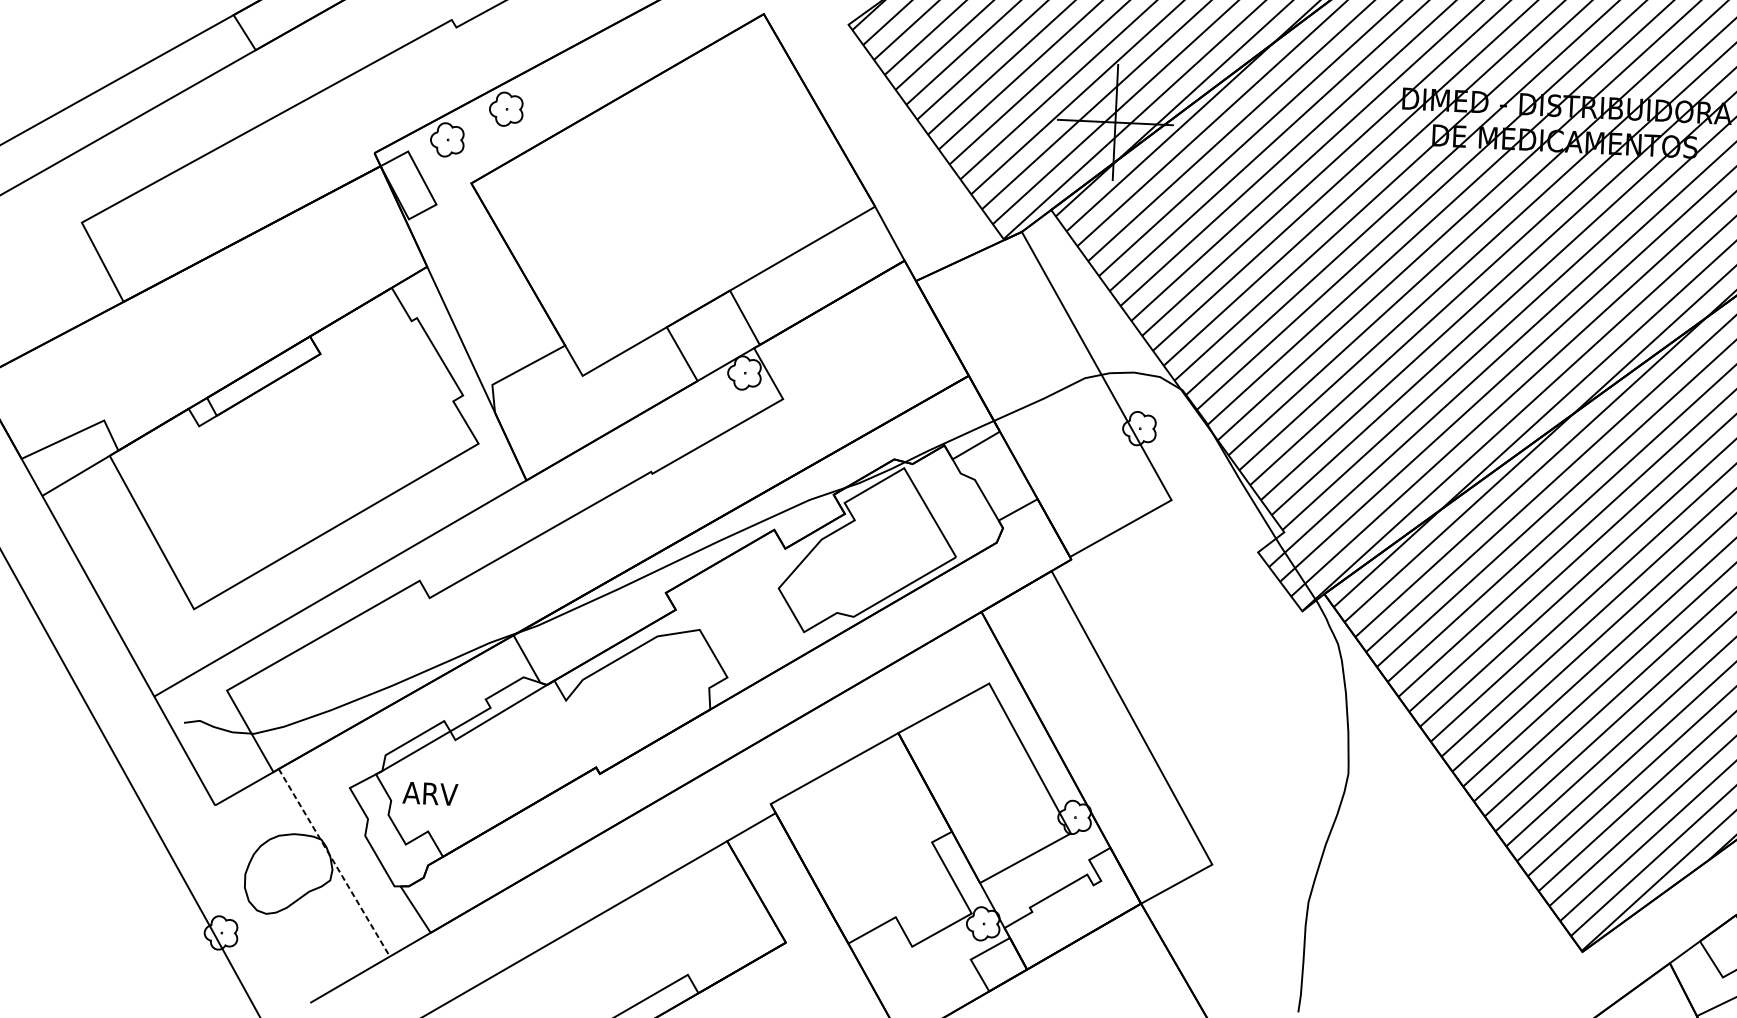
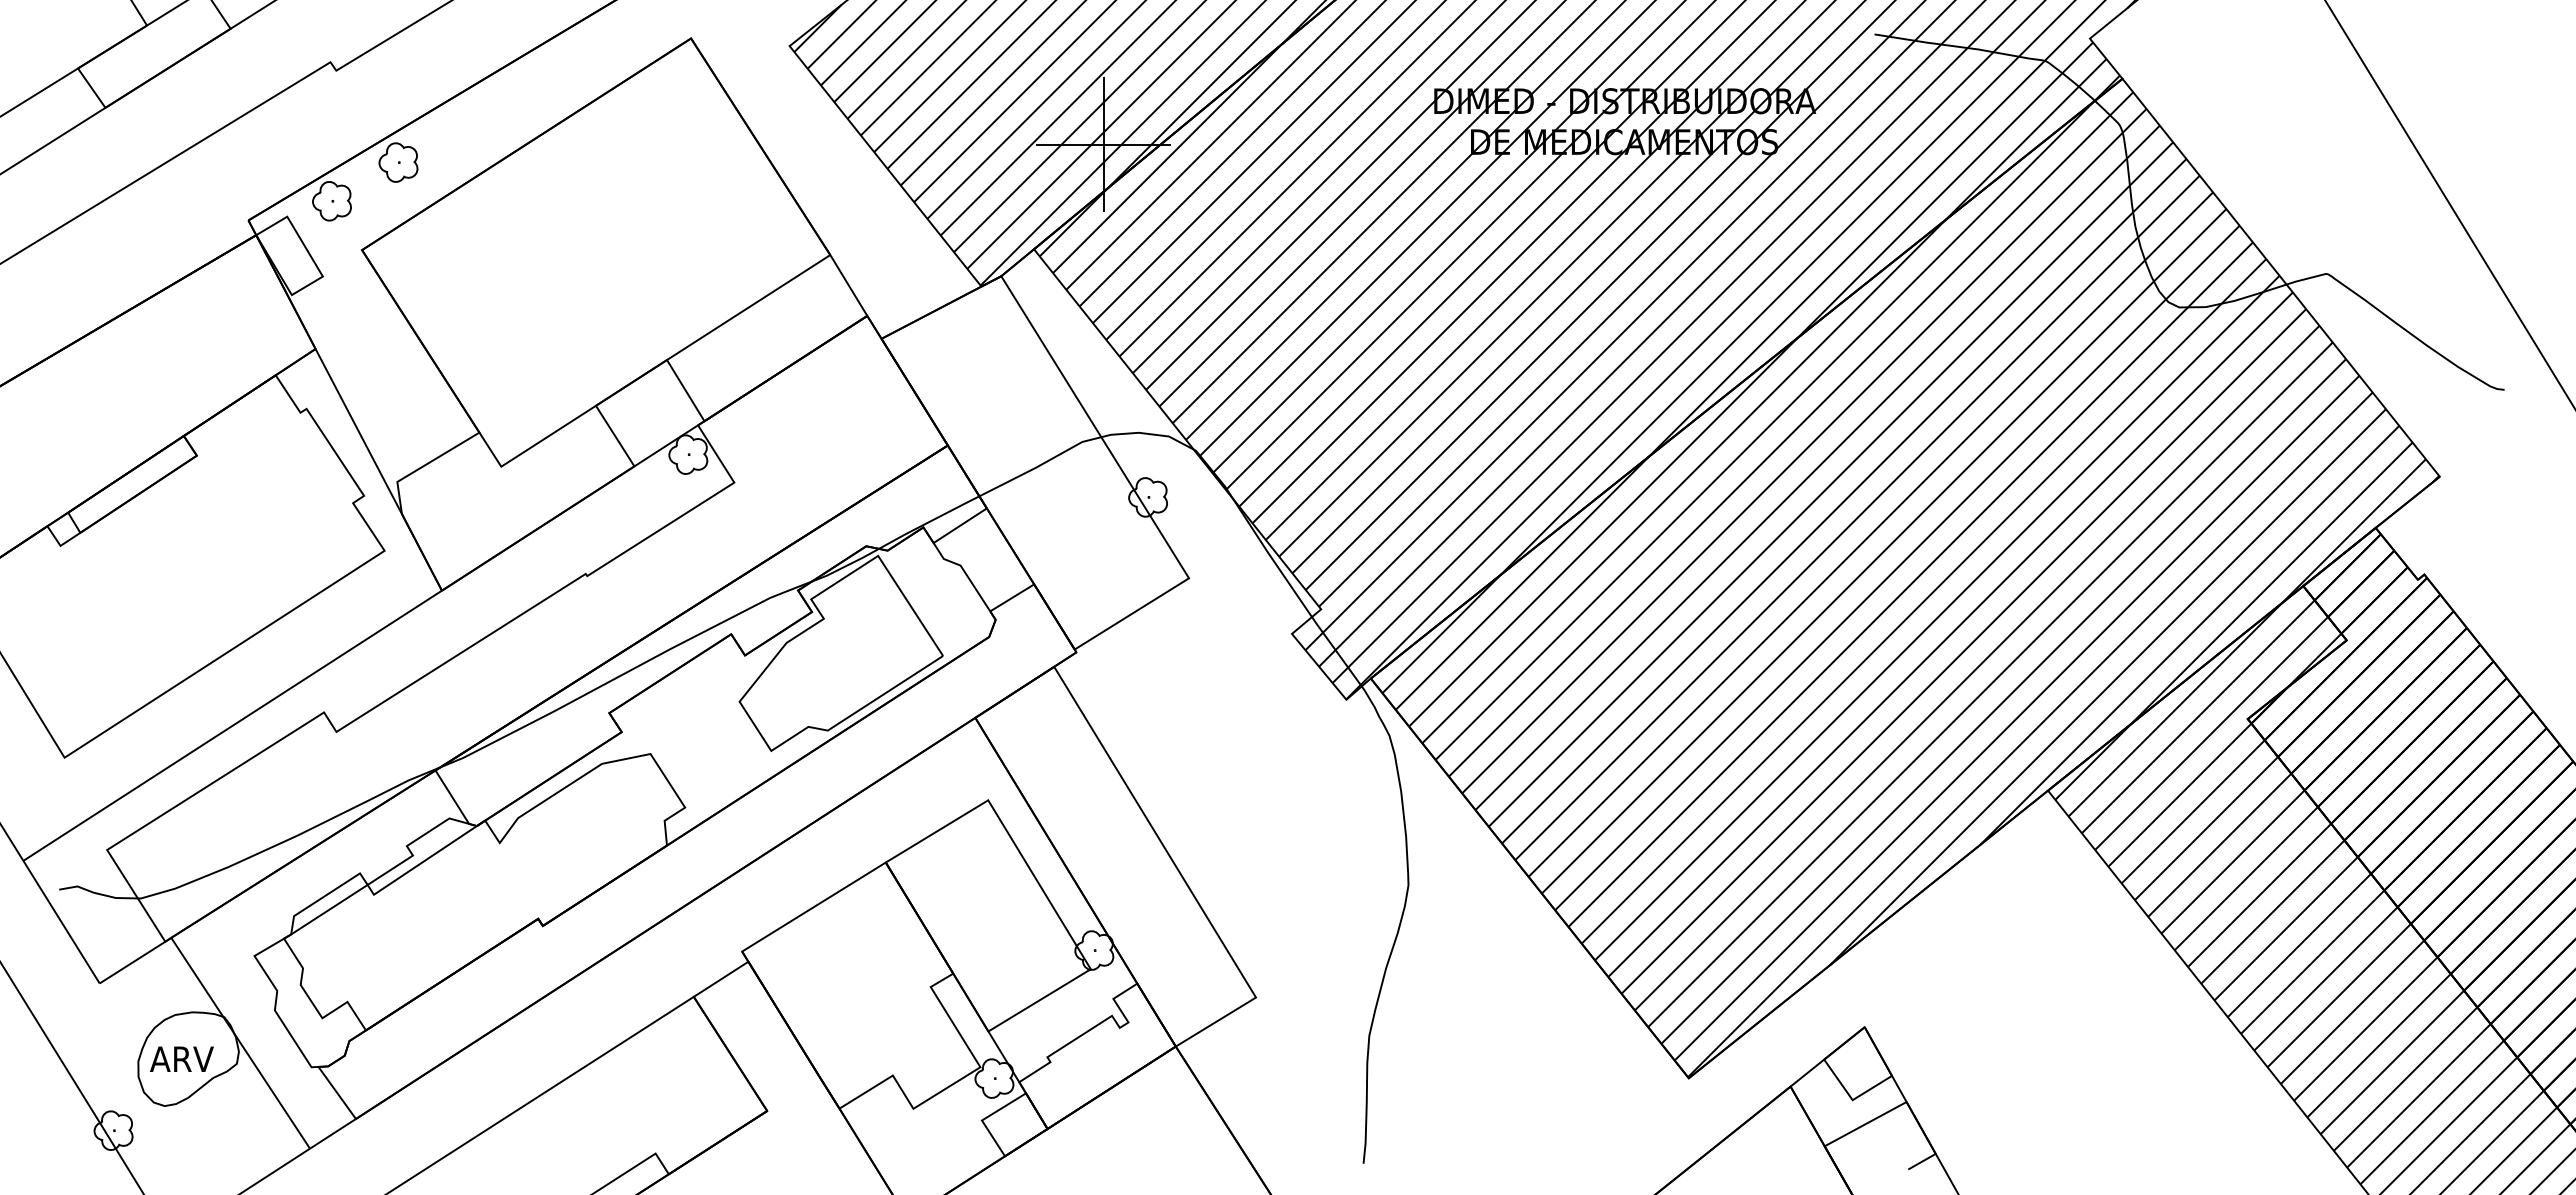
text: (430, 793) -> (181, 1058), moved
line: (334, 862) -> (240, 1043), dashed -> solid

